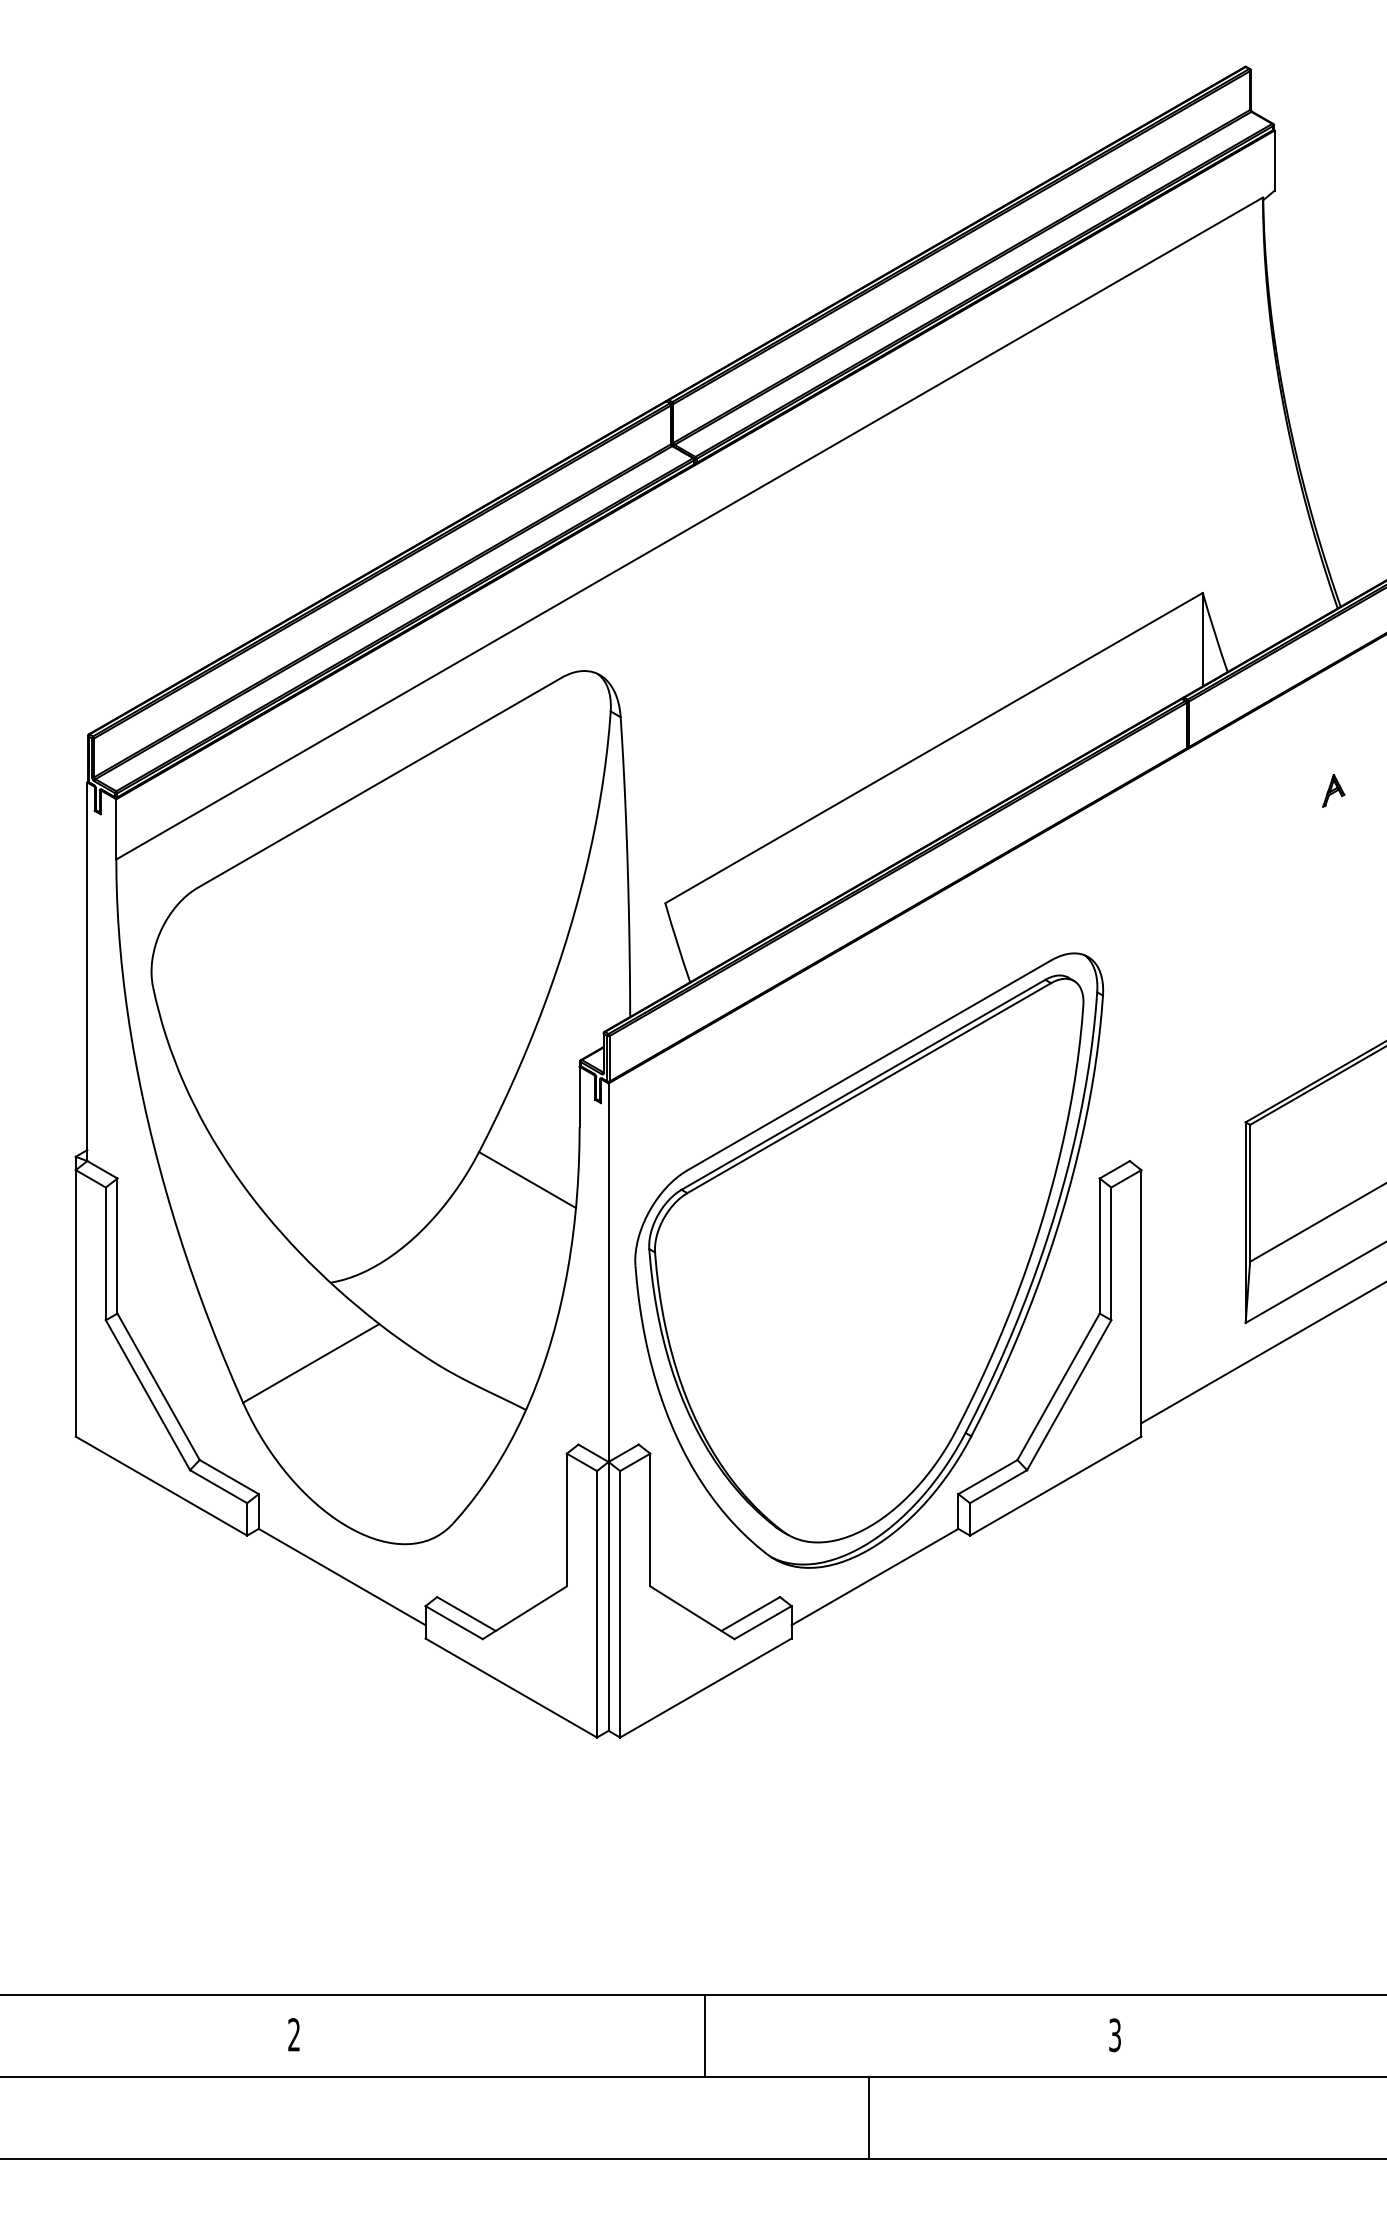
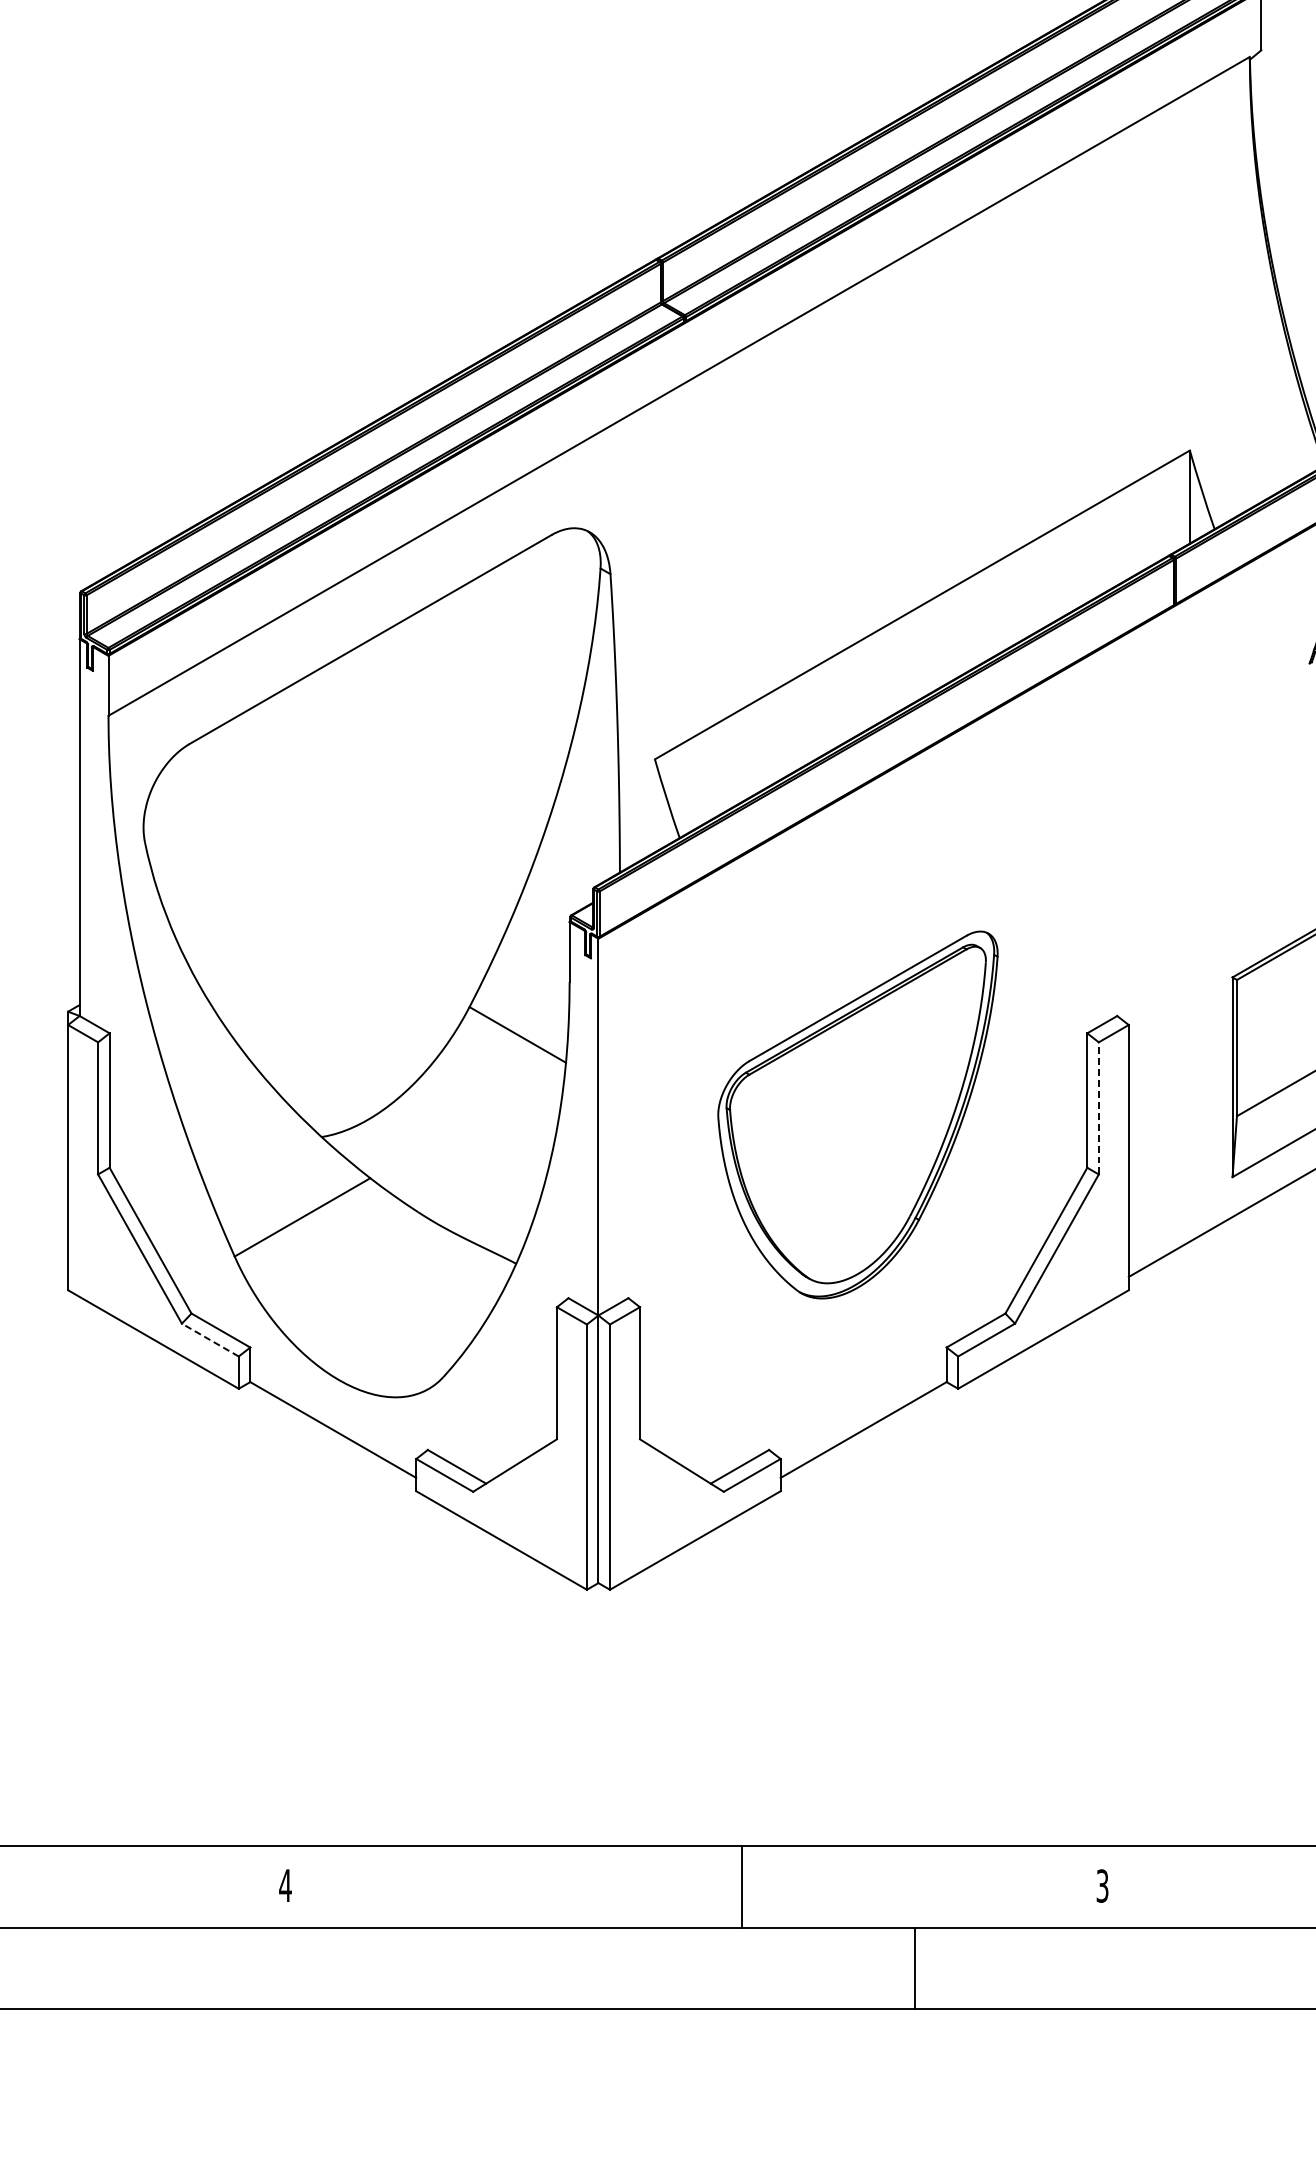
line: (1111, 1253) -> (1098, 1107), solid -> dashed
part: (869, 1260) -> (858, 1114), size x0.6
line: (218, 1486) -> (210, 1339), solid -> dashed
text: (293, 2034) -> (284, 1885), 2 -> 4
line: (704, 2036) -> (741, 1887), moved
line: (868, 2118) -> (914, 1968), moved

